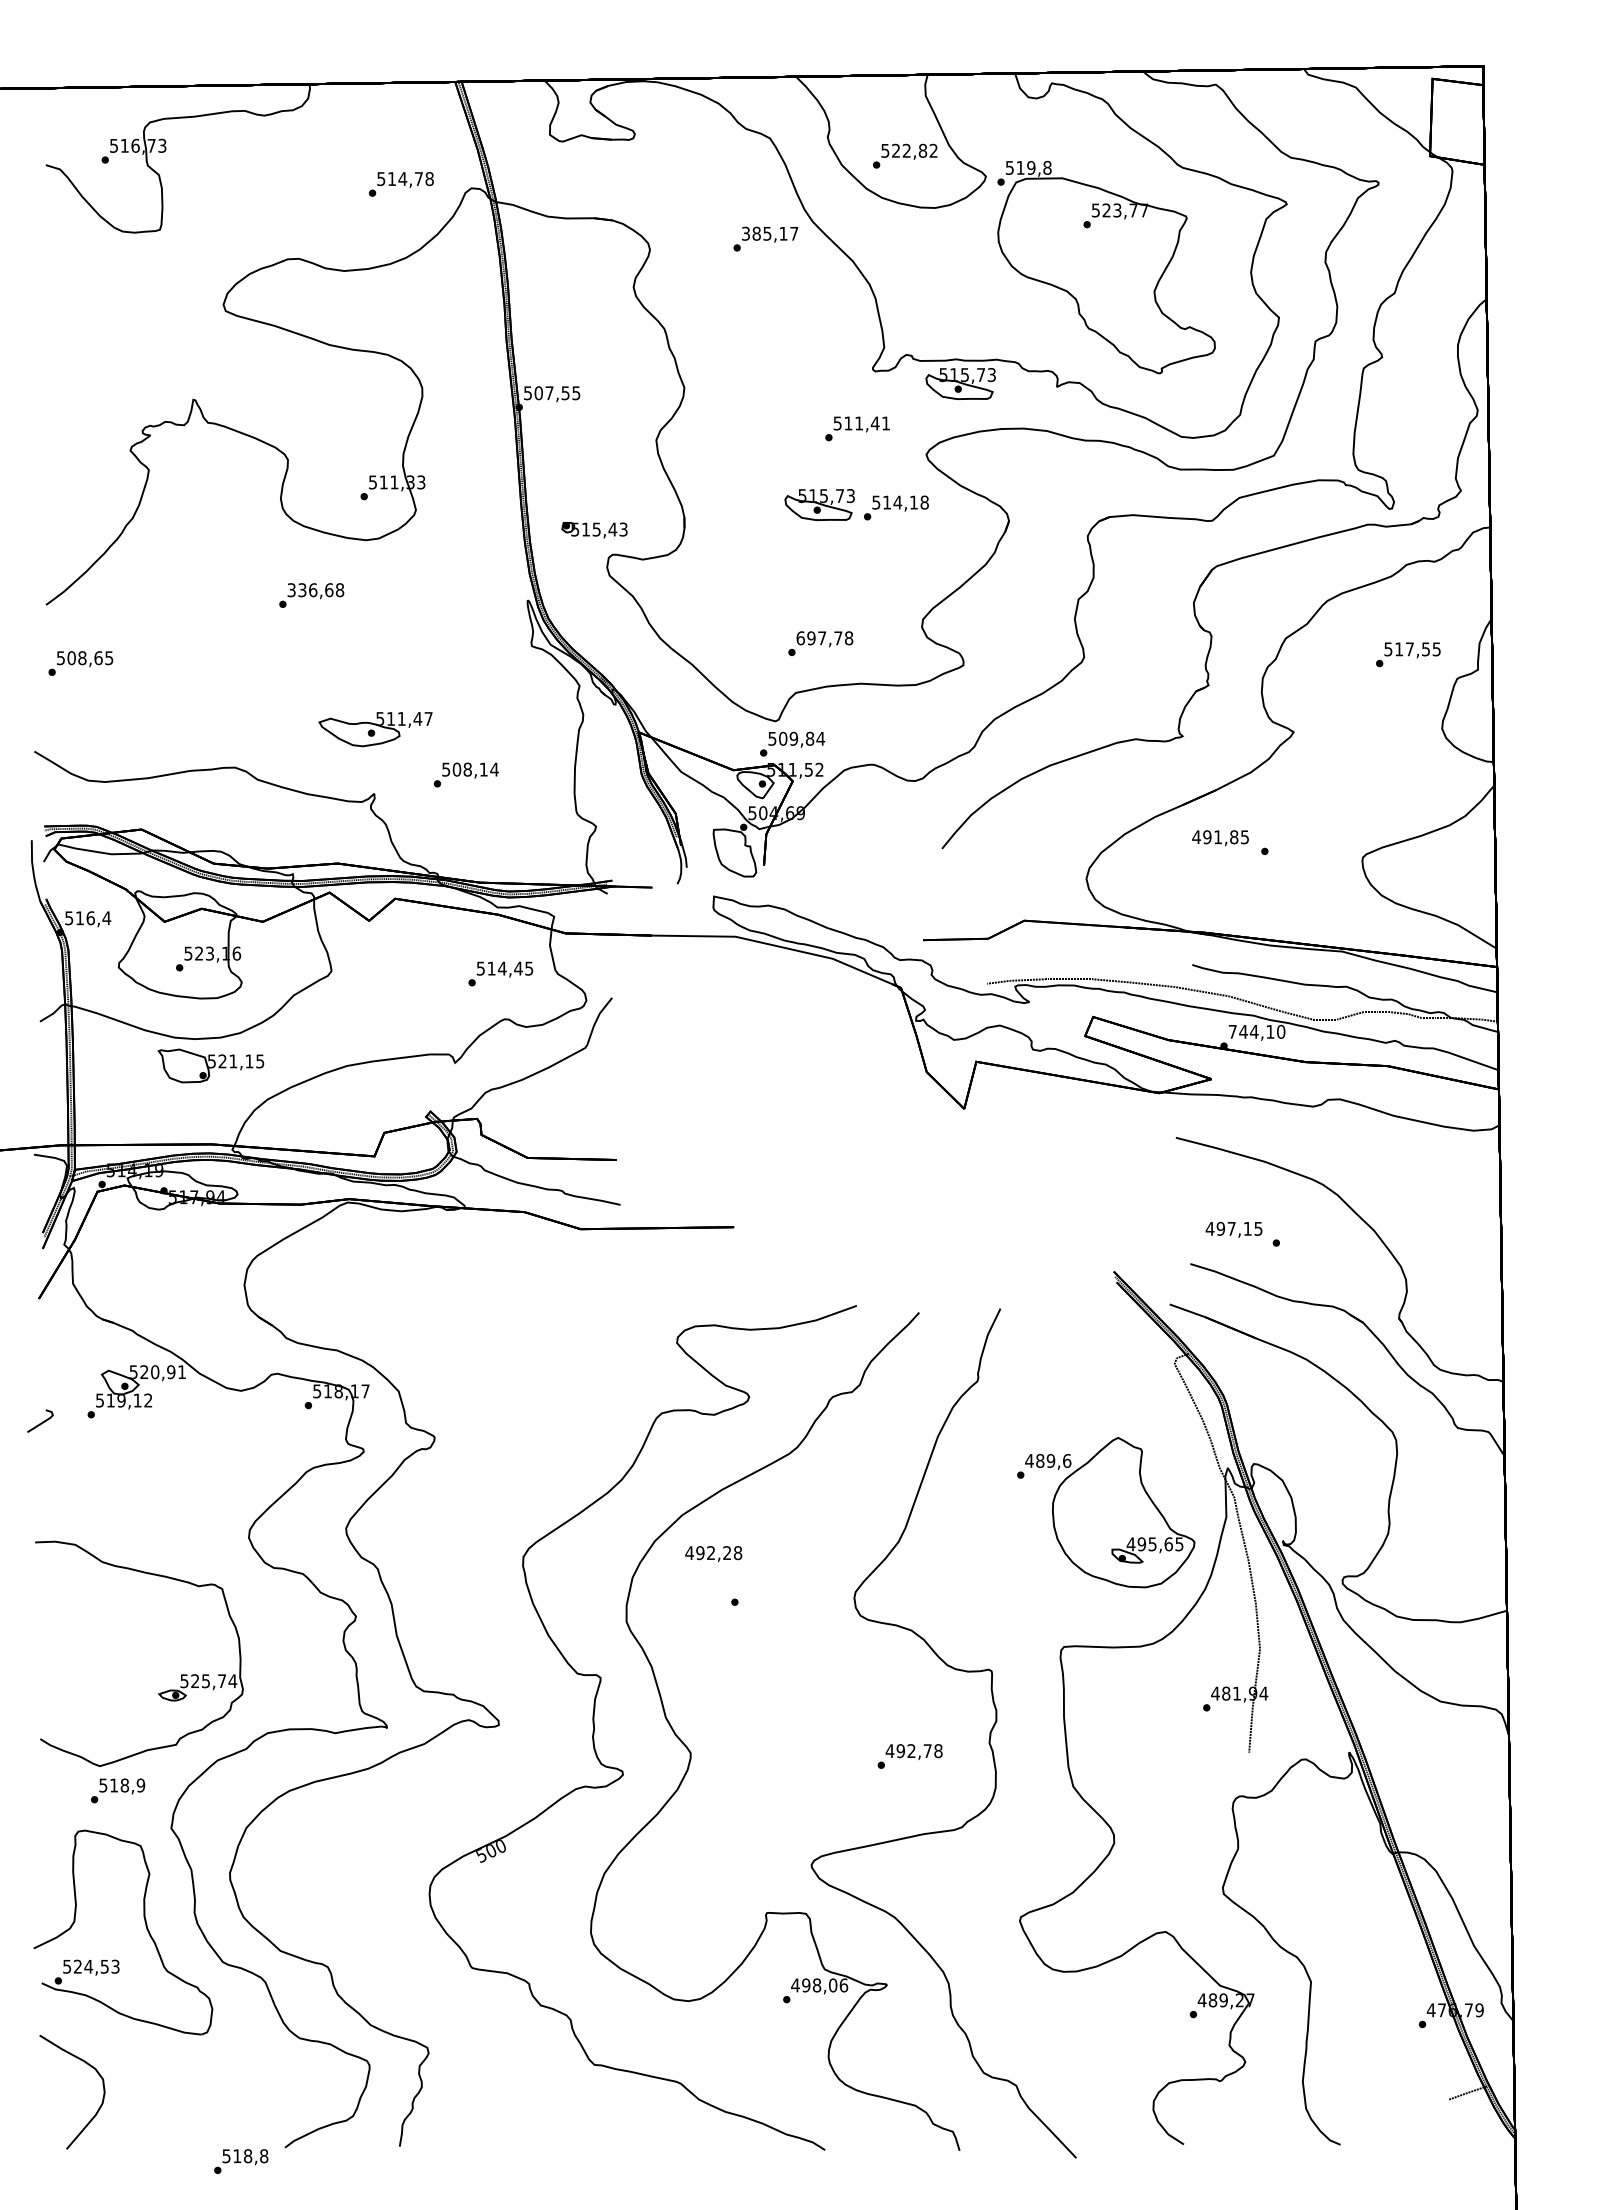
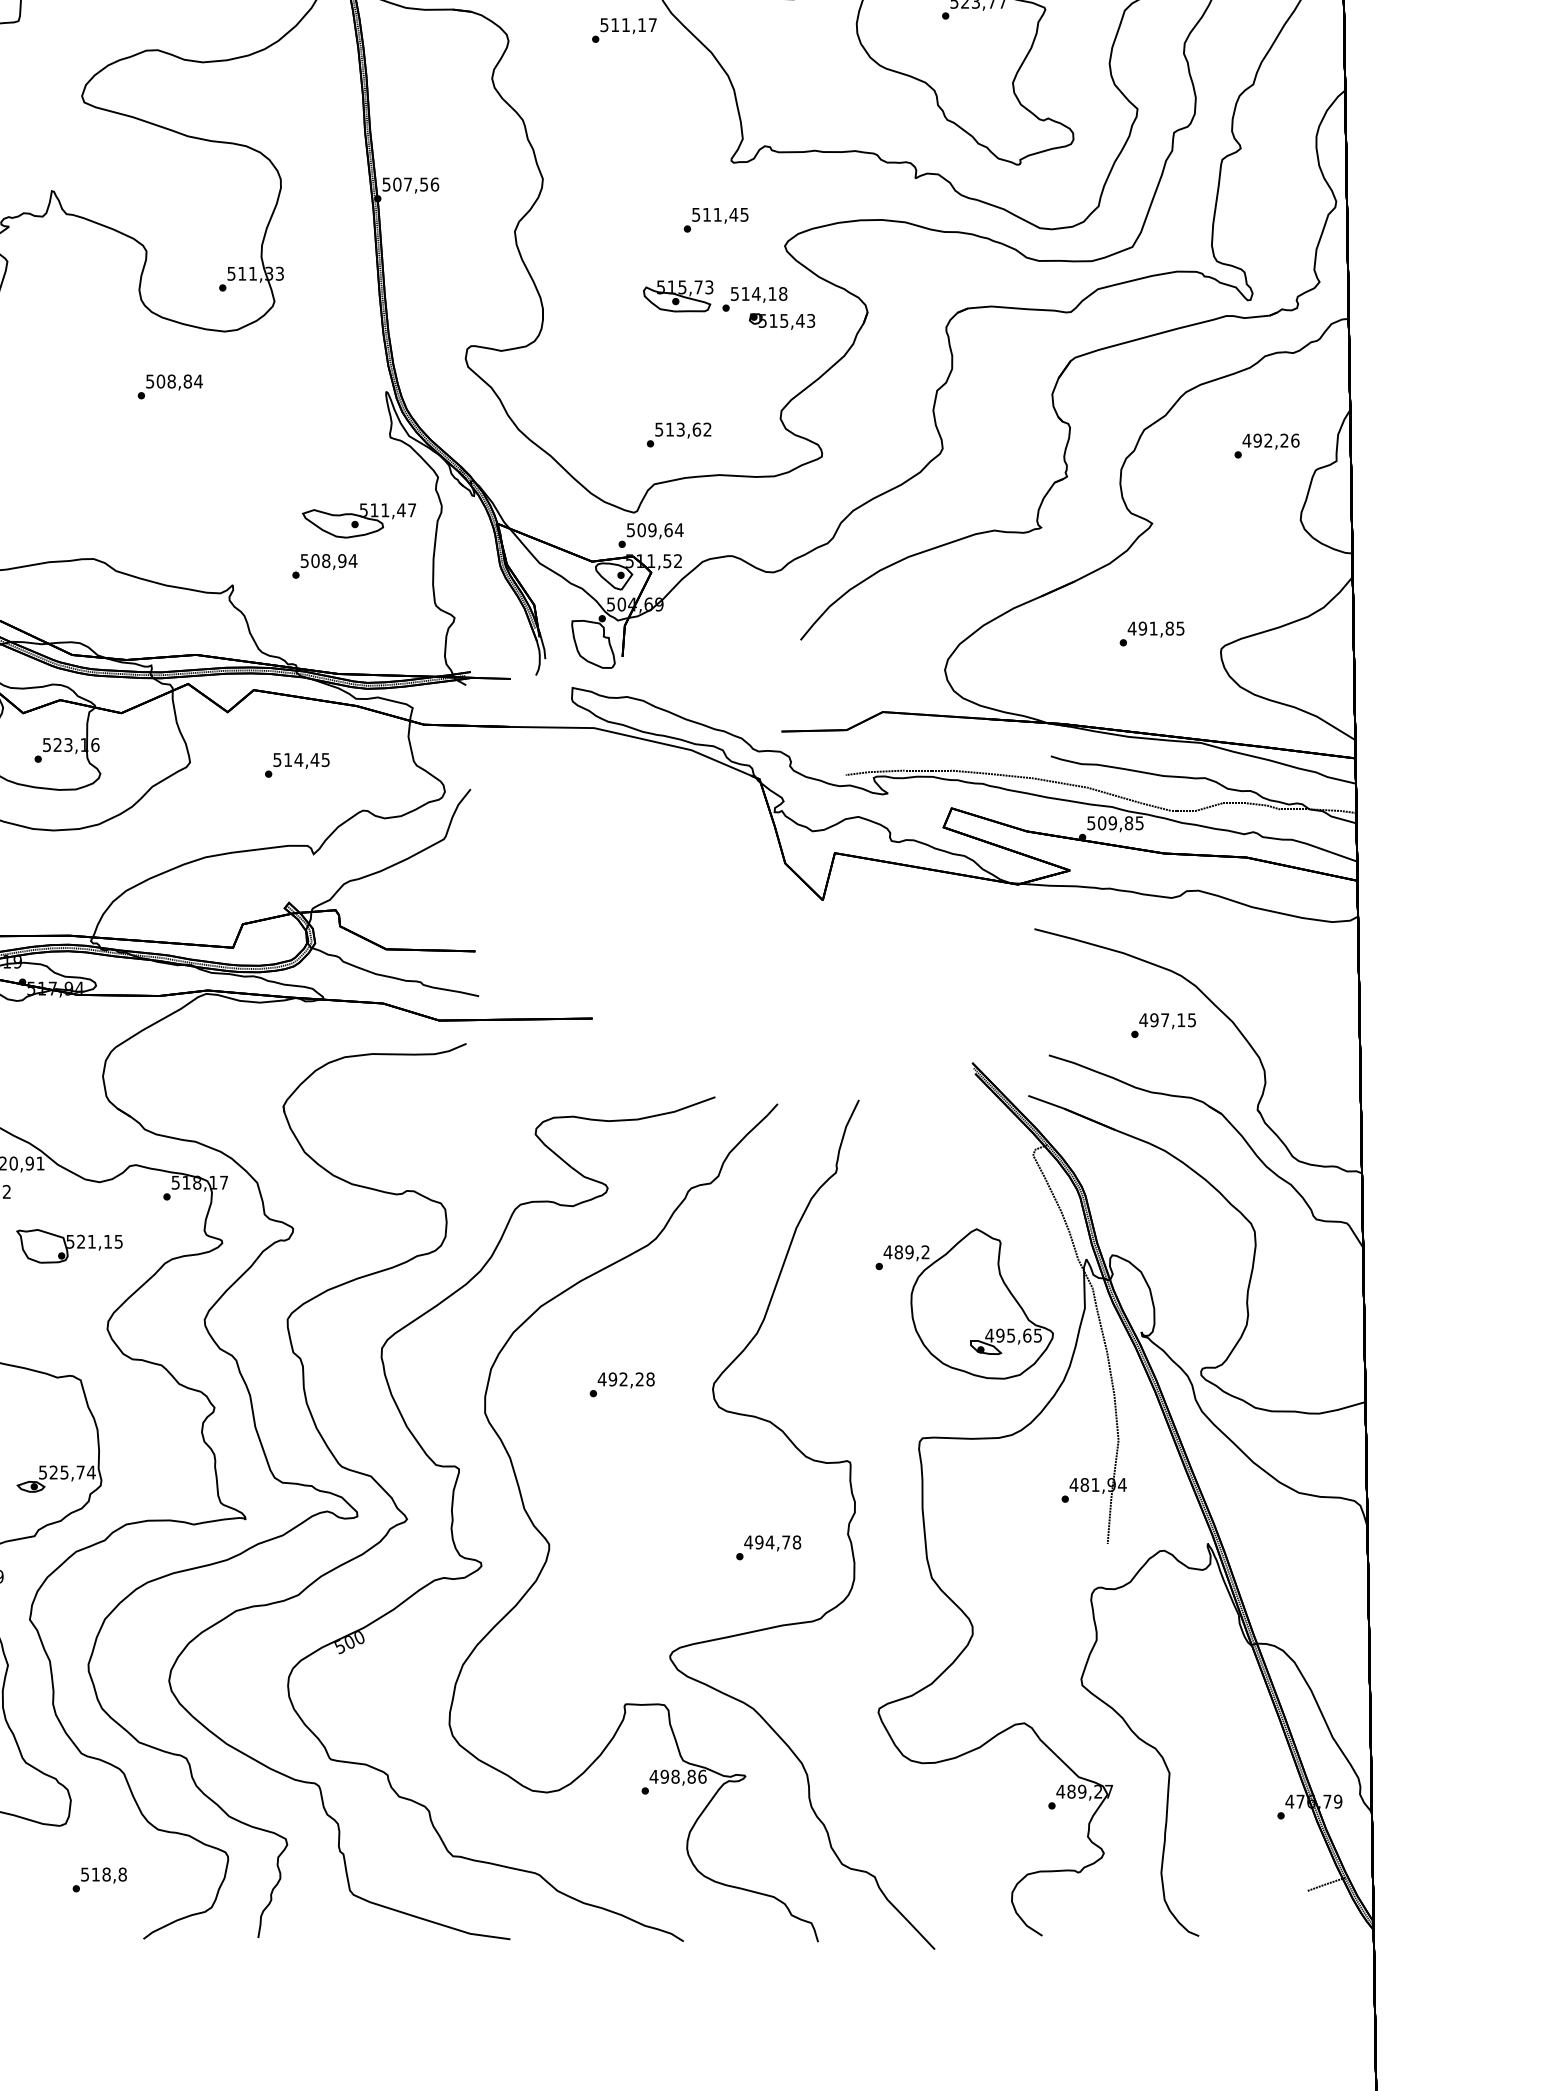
text: (756, 233) -> (615, 24), 385,17 -> 511,17
part: (960, 383) -> (819, 174), removed
text: (576, 393) -> (435, 184), 507,55 -> 507,56
text: (885, 423) -> (744, 214), 511,41 -> 511,45
part: (594, 530) -> (782, 321), moved
text: (316, 590) -> (175, 381), 336,68 -> 508,84
text: (824, 638) -> (683, 429), 697,78 -> 513,62
text: (1412, 649) -> (1271, 440), 517,55 -> 492,26
part: (375, 729) -> (359, 520), moved
text: (810, 738) -> (669, 529), 509,84 -> 509,64
text: (483, 769) -> (342, 560), 508,14 -> 508,94
text: (1220, 838) -> (1156, 629), moved
text: (500, 973) -> (297, 764), moved
text: (1256, 1031) -> (1115, 822), 744,10 -> 509,85
part: (210, 1065) -> (69, 1245), moved
text: (1233, 1229) -> (1167, 1020), moved
text: (1067, 1460) -> (926, 1251), 489,6 -> 489,2
text: (713, 1553) -> (626, 1379), moved
part: (487, 1678) -> (346, 1469), added
text: (911, 1750) -> (770, 1541), 492,78 -> 494,78
text: (833, 1985) -> (692, 1776), 498,06 -> 498,86
text: (241, 2161) -> (100, 1879), moved

